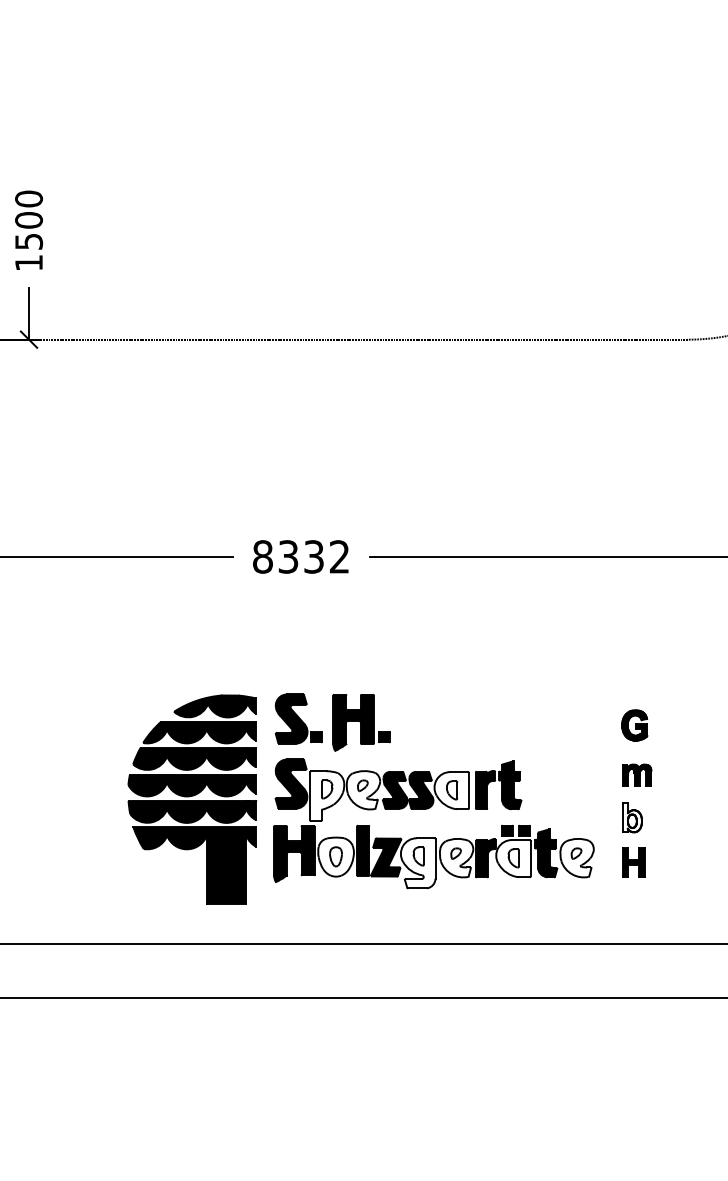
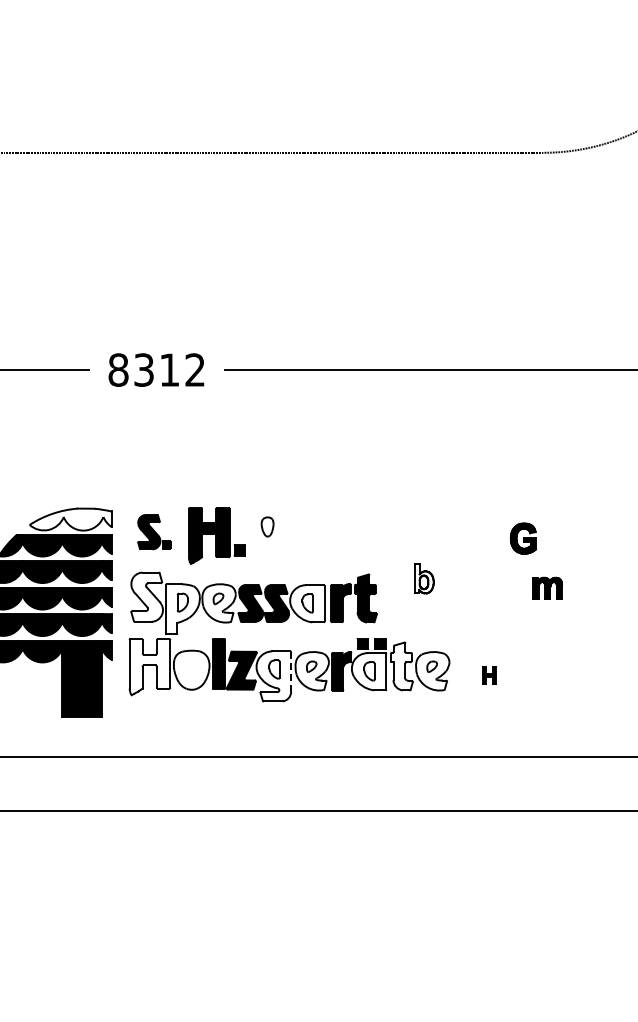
text: (313, 556) -> (169, 369), 8332 -> 8312
fill: (215, 706) -> (71, 519), removed
part: (298, 718) -> (154, 531), size x0.7
part: (634, 725) -> (523, 538), moved
part: (637, 774) -> (548, 587), moved
fill: (291, 783) -> (147, 596), removed
part: (632, 817) -> (424, 578), moved
fill: (294, 853) -> (150, 666), removed
fill: (546, 853) -> (402, 666), removed
part: (335, 856) -> (267, 526), moved
line: (435, 858) -> (291, 671), solid -> dashed
part: (633, 862) -> (489, 675), size x0.6

